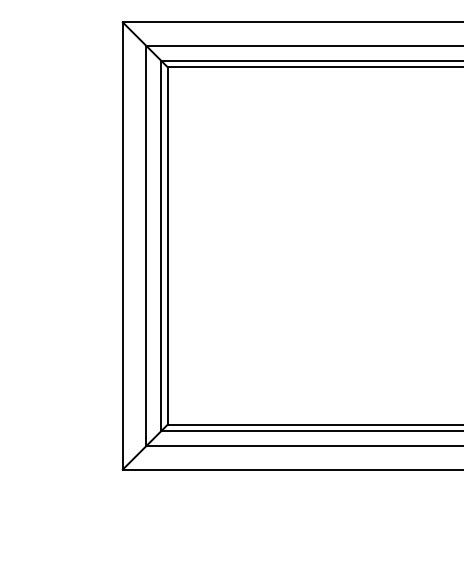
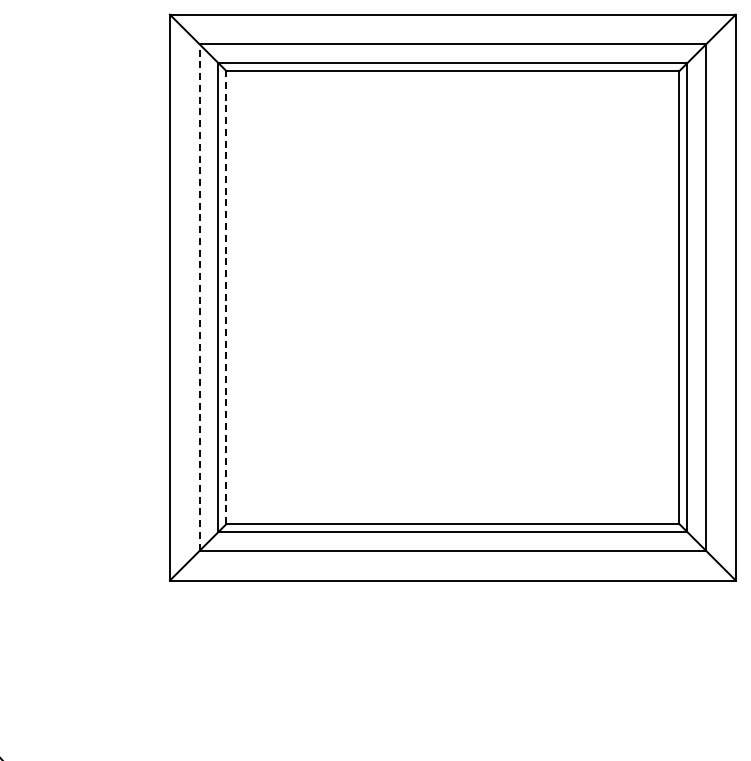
line: (146, 245) -> (199, 297), solid -> dashed
line: (167, 245) -> (226, 297), solid -> dashed

